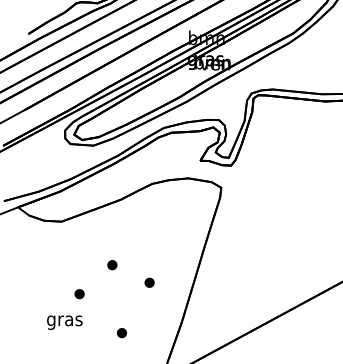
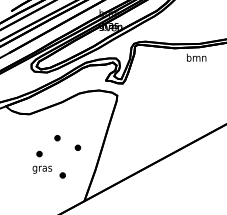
text: (63, 322) -> (41, 169), moved

